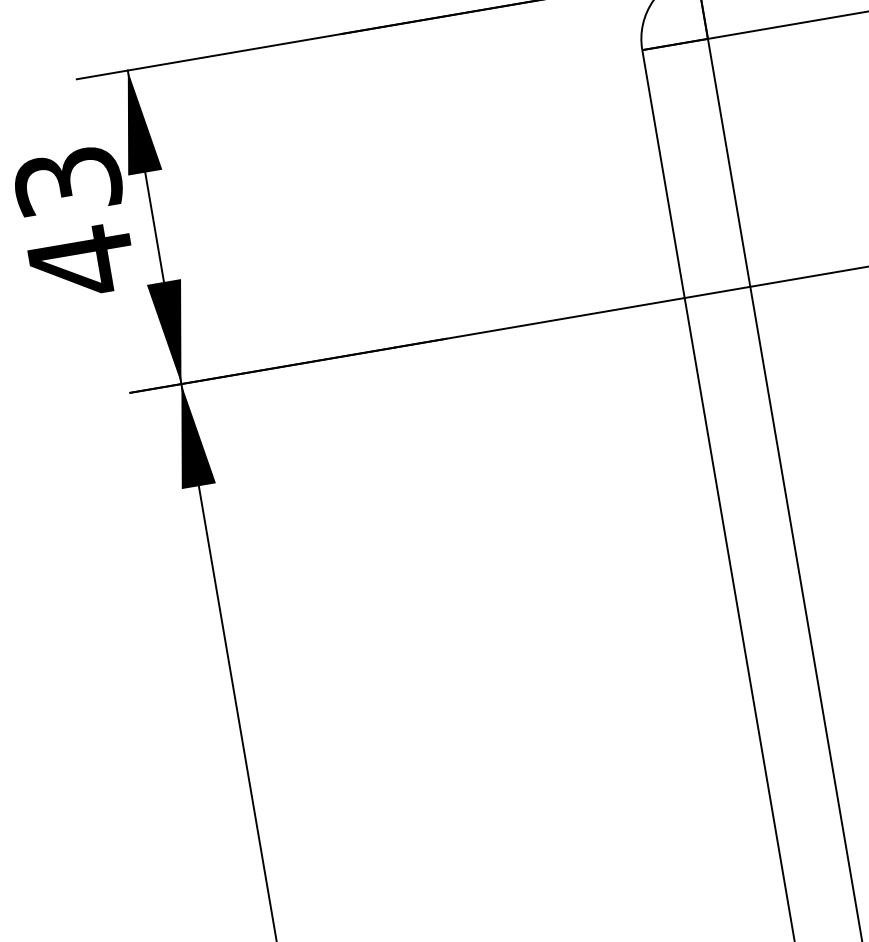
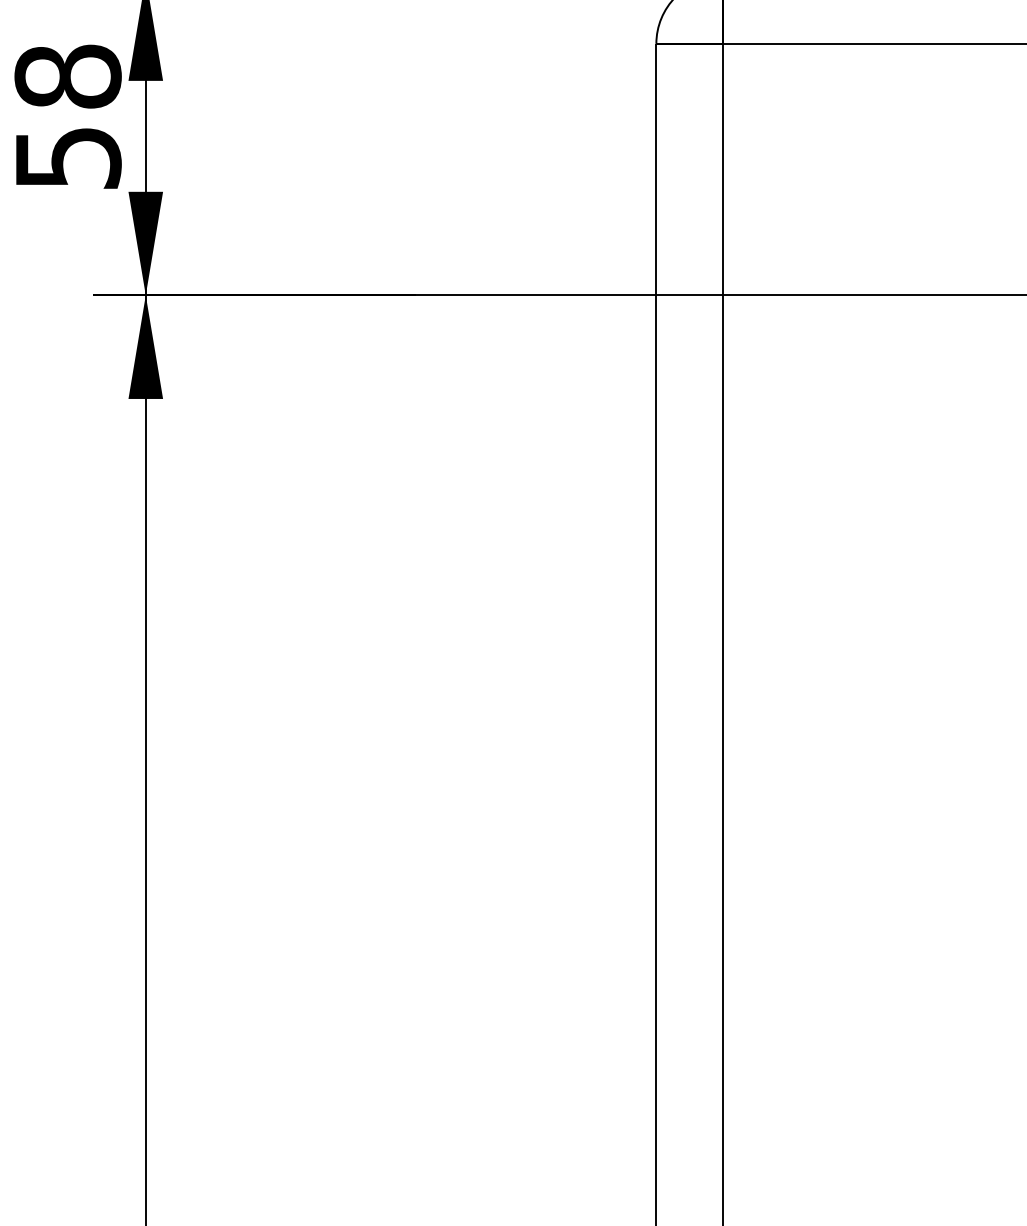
text: (74, 222) -> (67, 118), 43 -> 58

